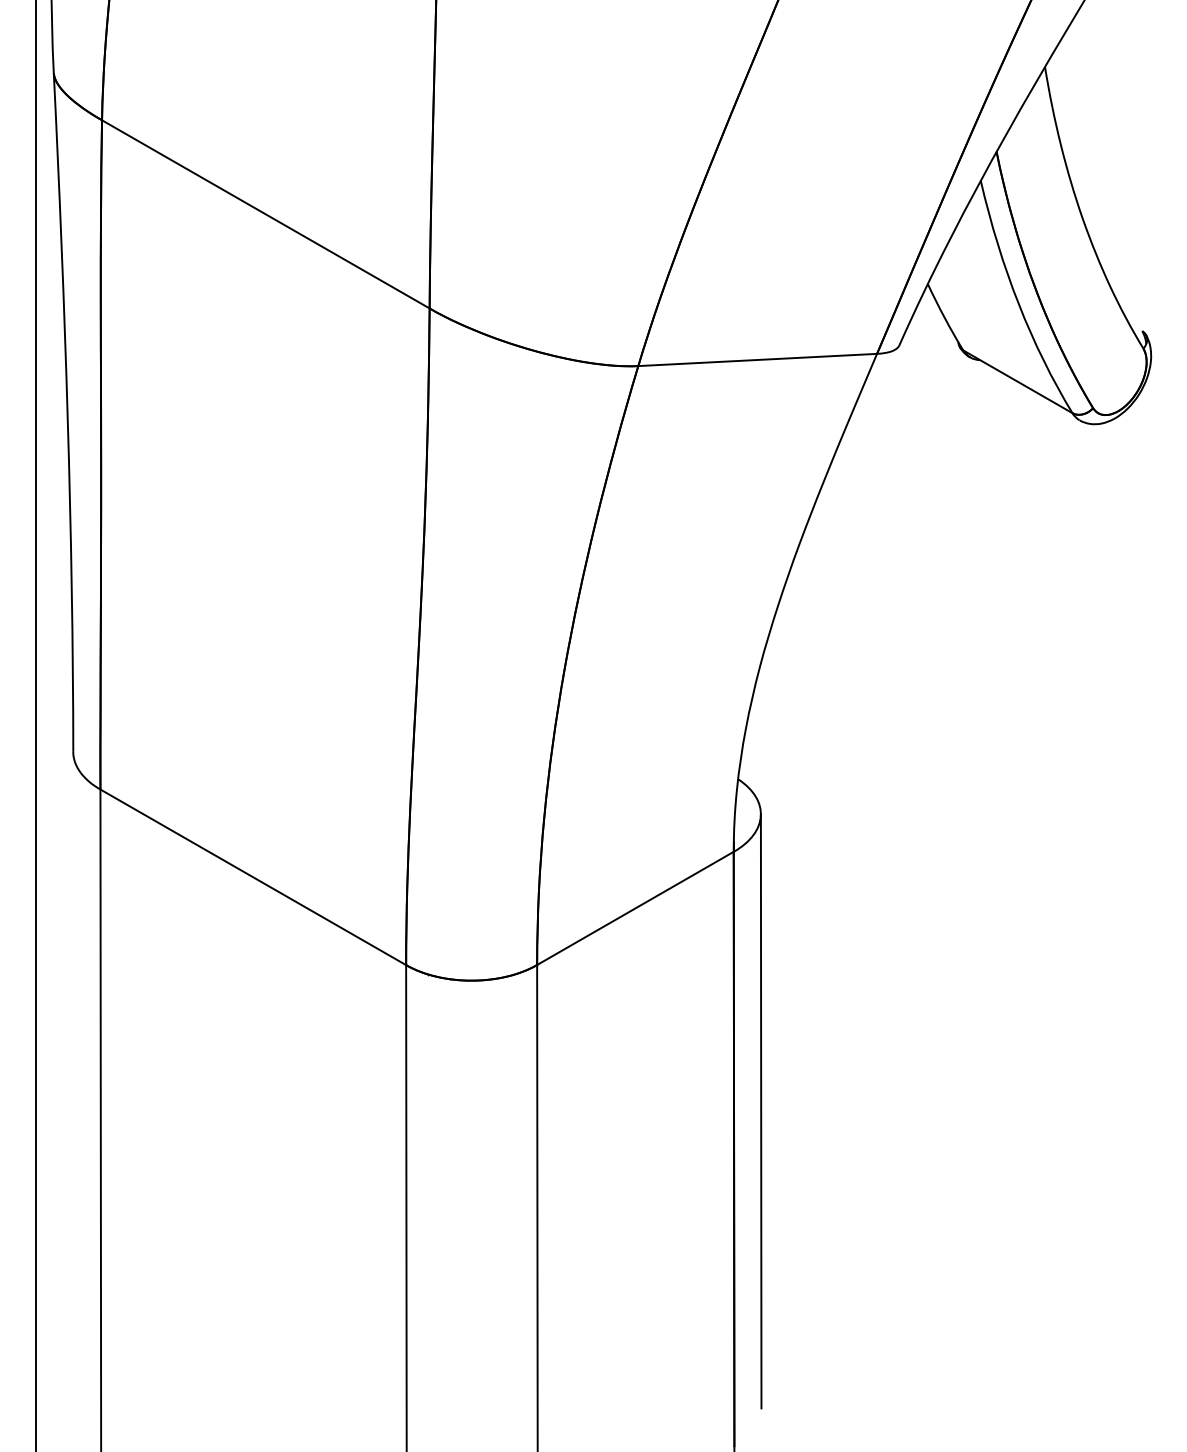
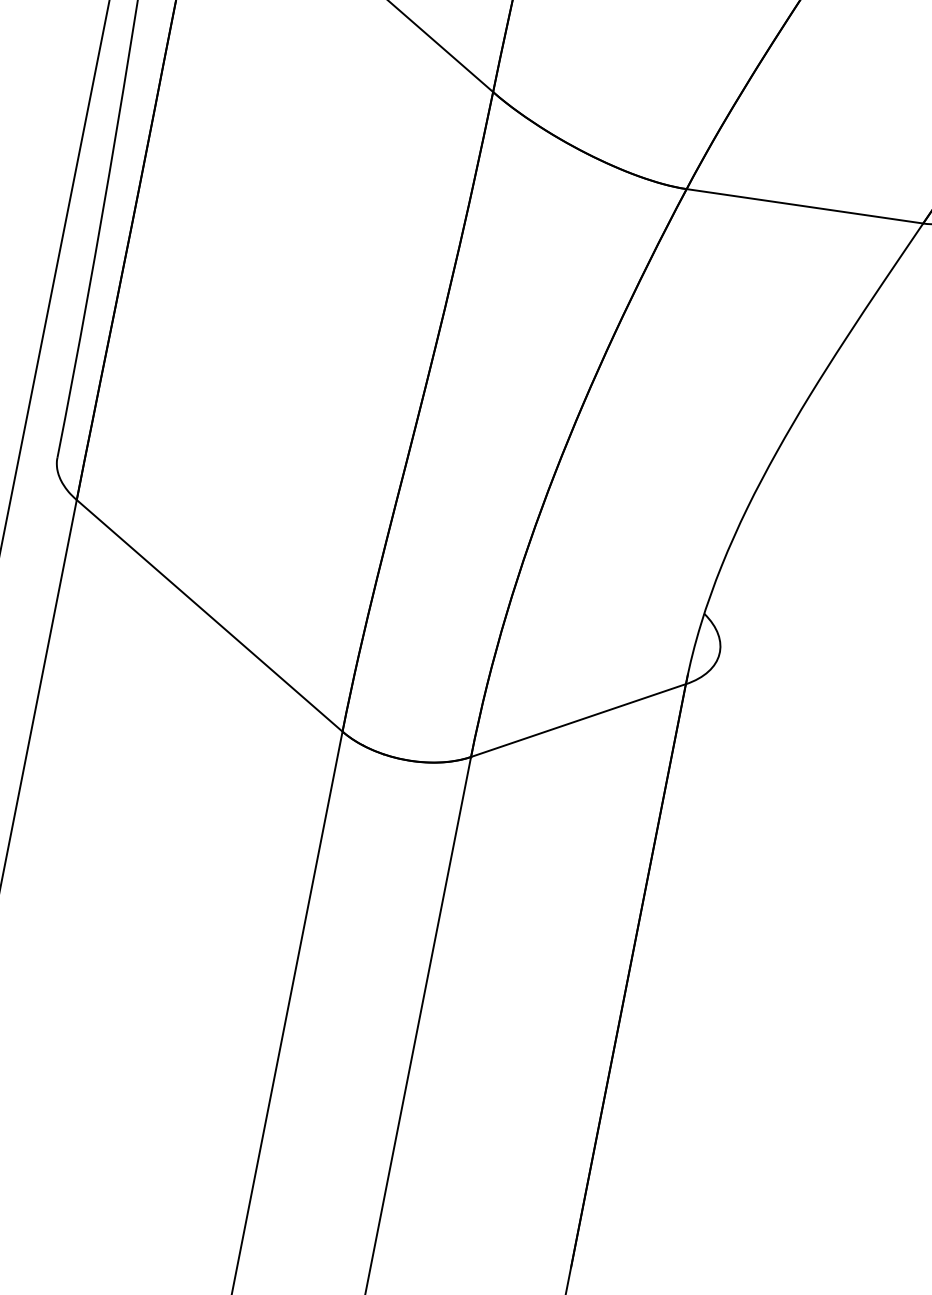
line: (760, 1111) -> (661, 944), removed

